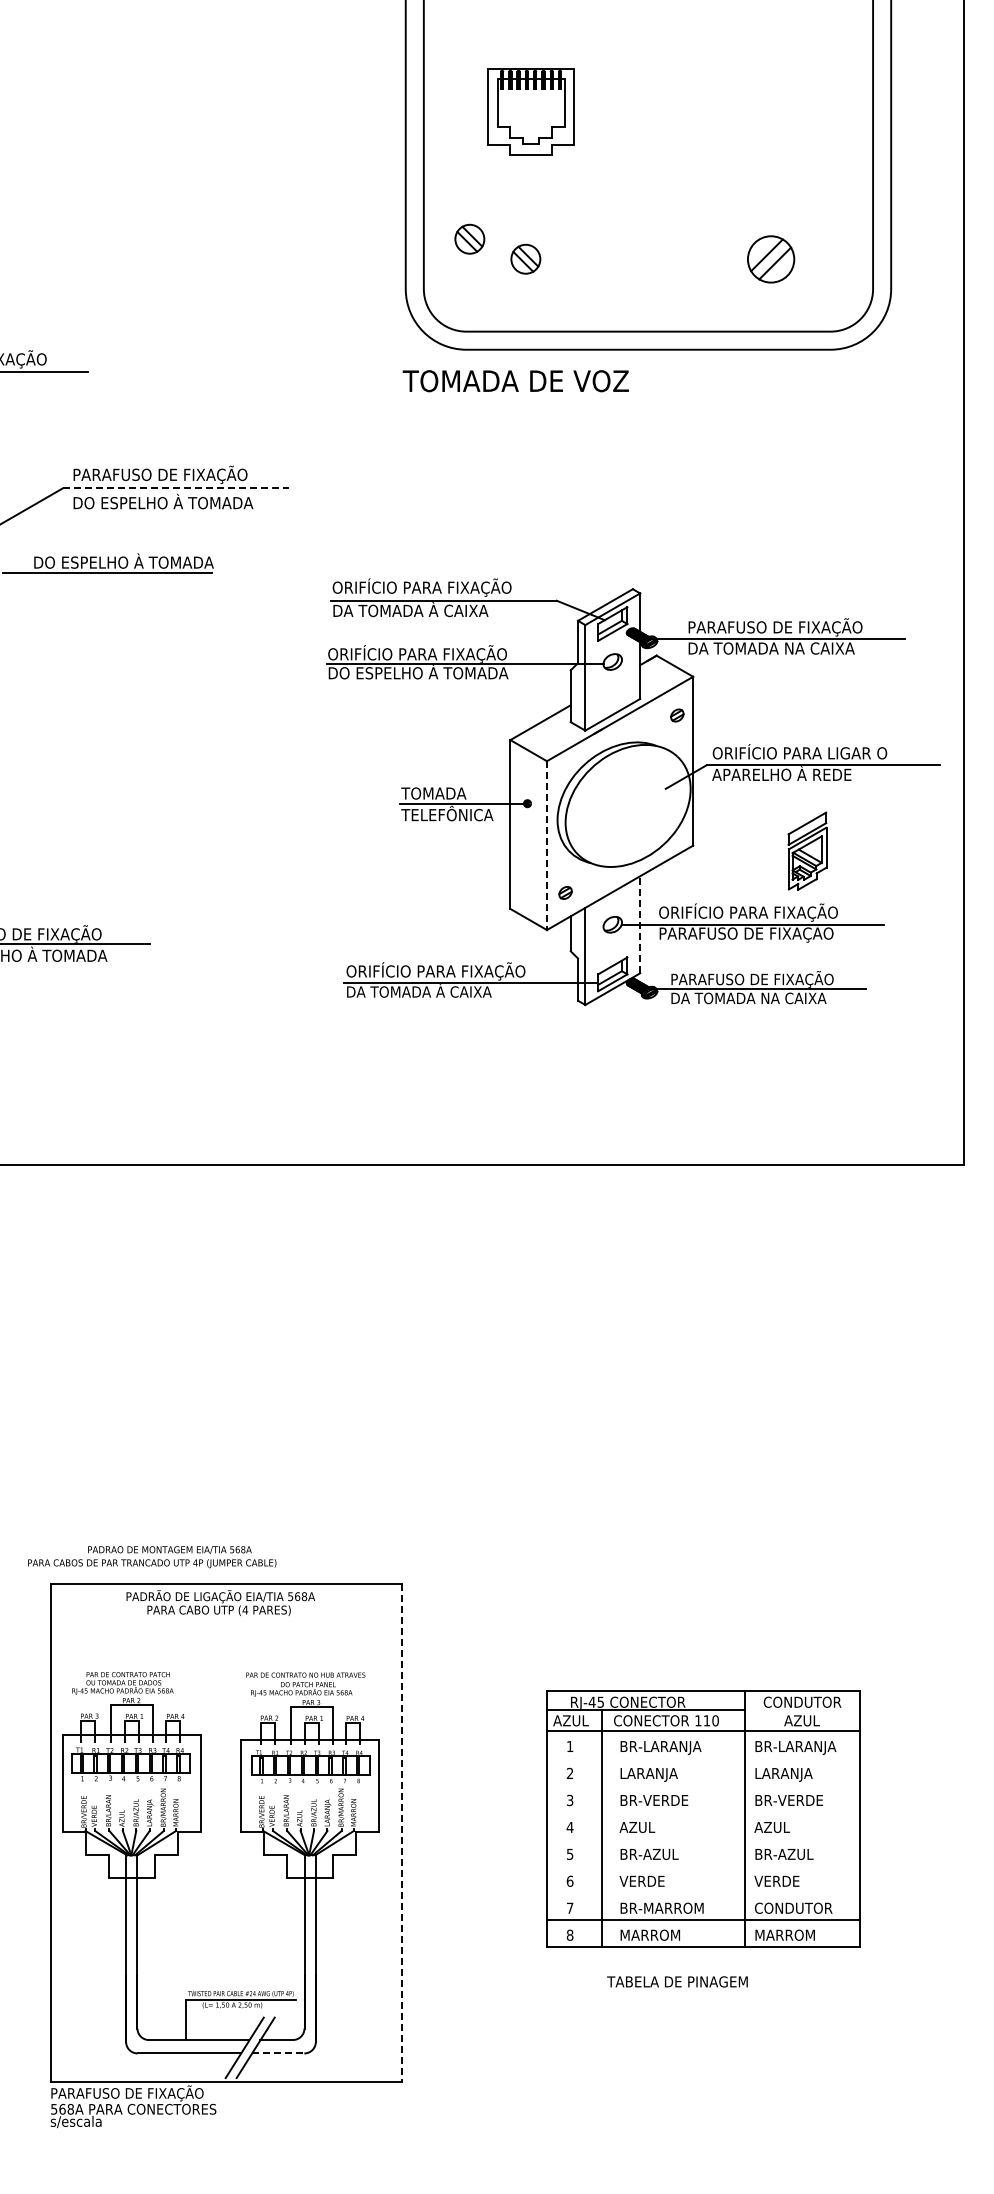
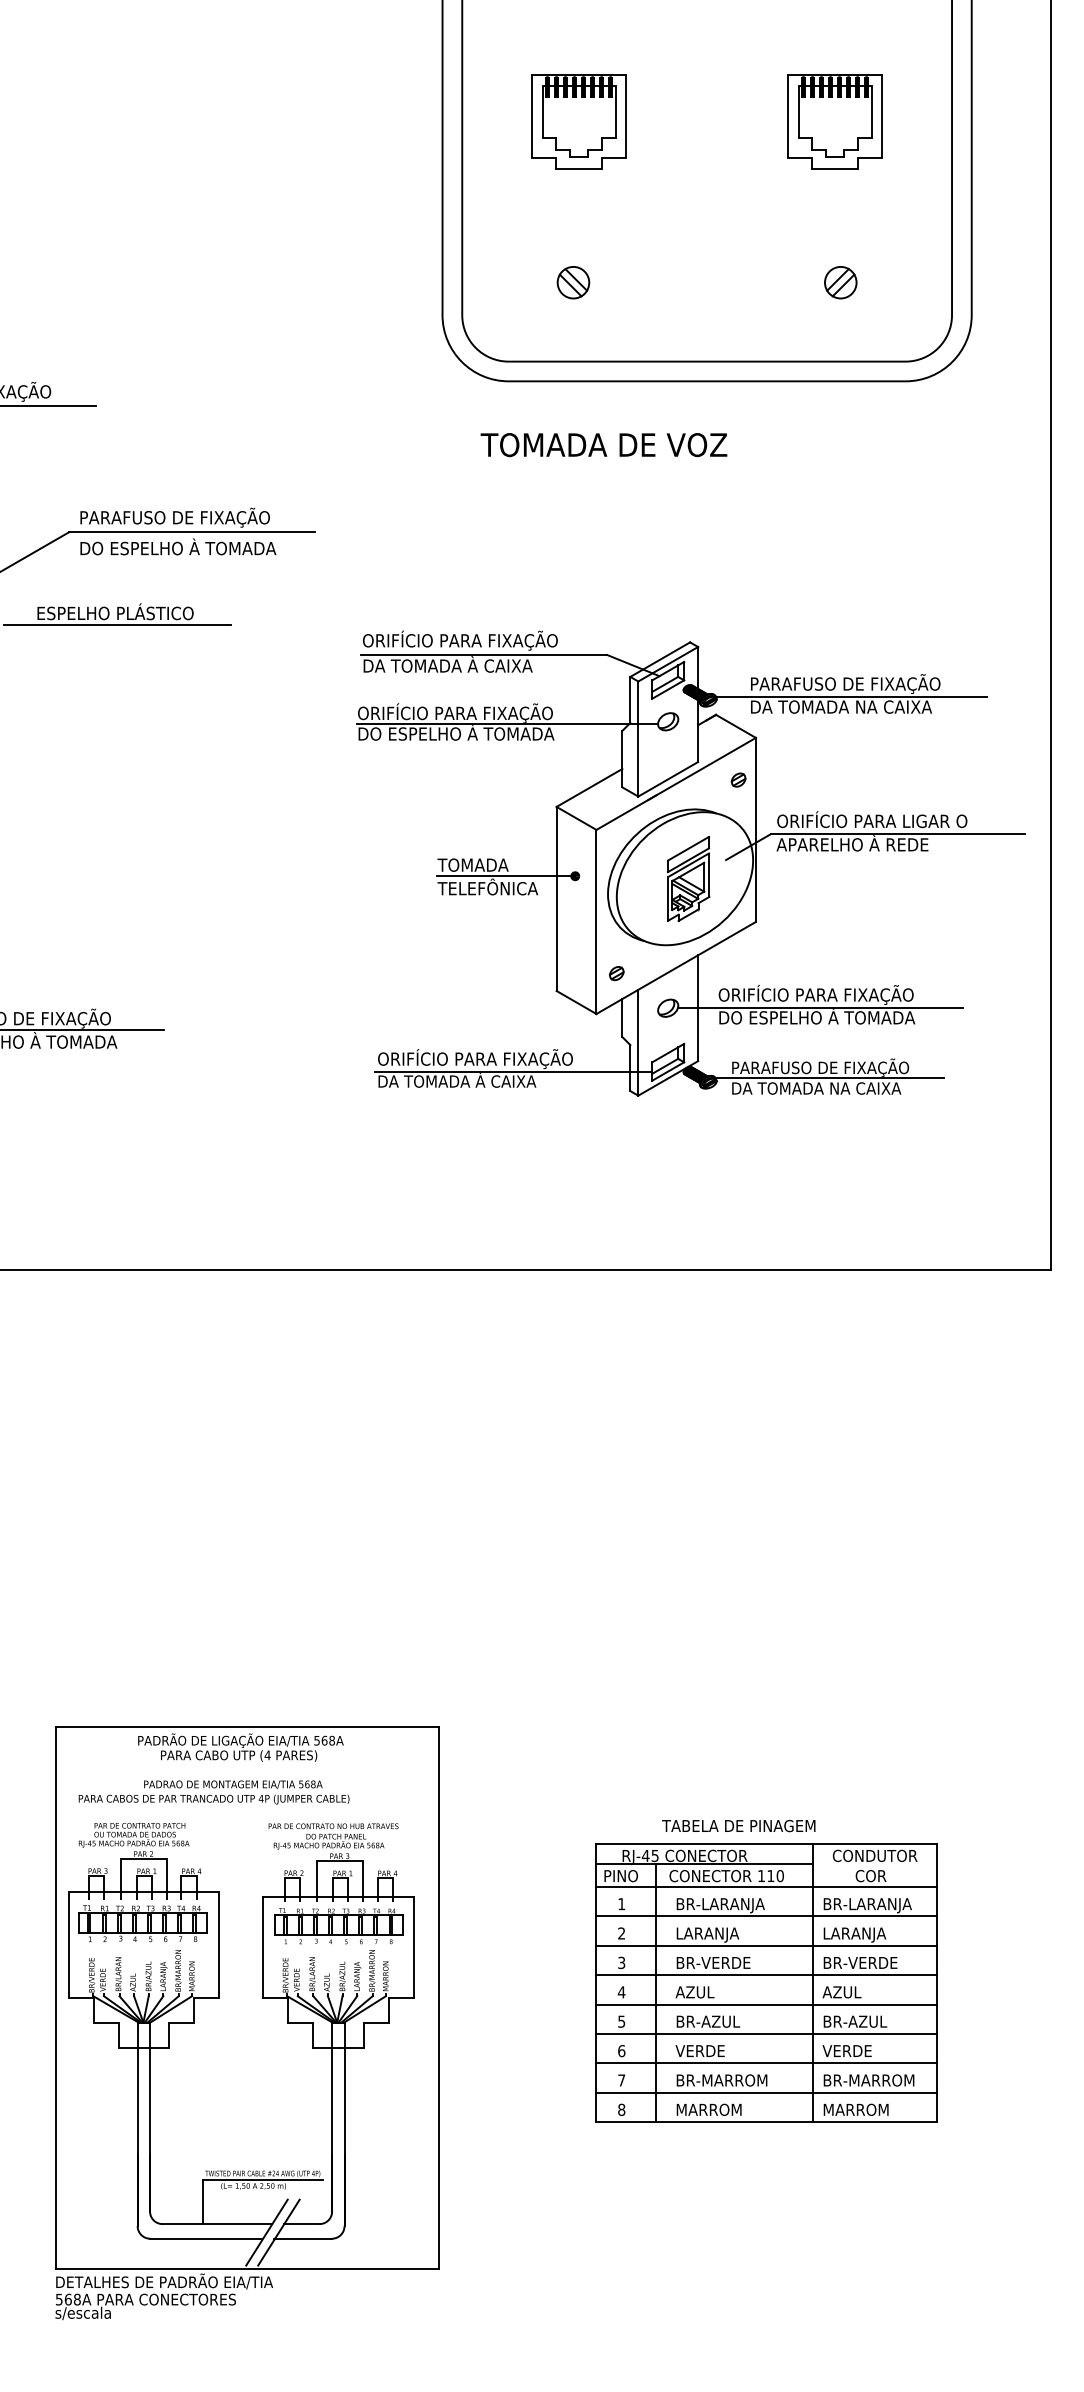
part: (765, 111) -> (834, 121), added
part: (469, 238) -> (512, 260), removed
part: (770, 258) -> (840, 281), size x0.62
text: (515, 381) -> (603, 445), moved
line: (176, 488) -> (192, 532), dashed -> solid
text: (124, 560) -> (135, 611), DO ESPELHO À TOMADA -> ESPELHO PLÁSTICO
line: (546, 846) -> (595, 922), dashed -> solid
part: (807, 850) -> (688, 878), moved
line: (640, 924) -> (698, 1007), dashed -> solid
text: (750, 934) -> (818, 1018), PARAFUSO DE FIXAÇÃO -> DO ESPELHO À TOMADA
text: (152, 1557) -> (214, 1792), moved
text: (570, 1720) -> (622, 1875), AZUL -> PINO
text: (801, 1720) -> (873, 1875), AZUL -> COR
line: (702, 1757) -> (766, 1916), added
line: (702, 1784) -> (766, 1945), added
line: (702, 1811) -> (766, 1974), added
line: (402, 1832) -> (438, 1997), dashed -> solid
line: (702, 1838) -> (766, 2004), added
line: (702, 1865) -> (766, 2033), added
line: (702, 1892) -> (766, 2063), added
text: (796, 1907) -> (868, 2079), CONDUTOR -> BR-MARROM
text: (677, 1981) -> (738, 1825), moved
line: (278, 2053) -> (303, 2238), dashed -> solid
text: (151, 2093) -> (165, 2282), PARAFUSO DE FIXAÇÃO -> DETALHES DE PADRÃO EIA/TIA

